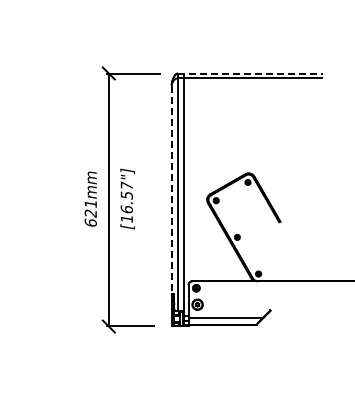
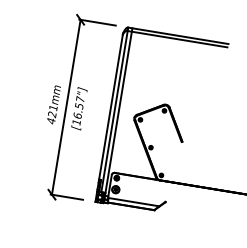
line: (250, 73) -> (178, 35), dashed -> solid
line: (171, 190) -> (110, 107), dashed -> solid
text: (90, 222) -> (51, 120), 621mm -> 421mm

